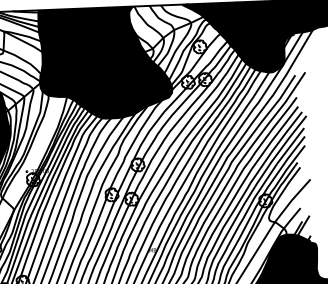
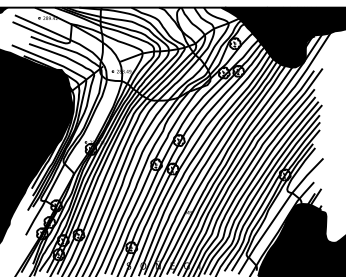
fill: (104, 62) -> (154, 53), removed

